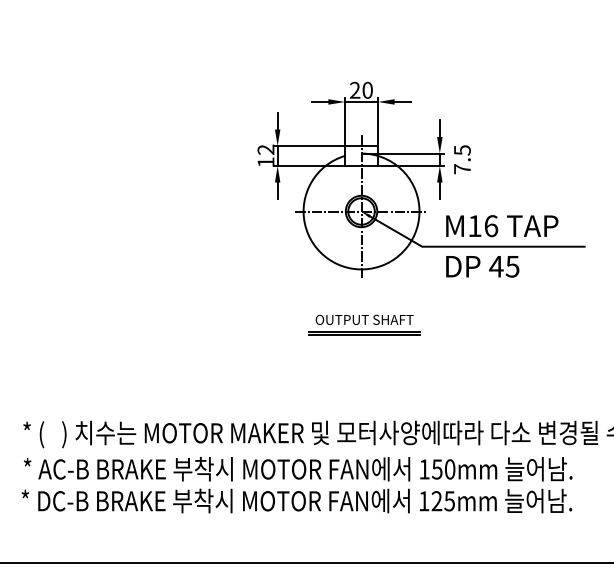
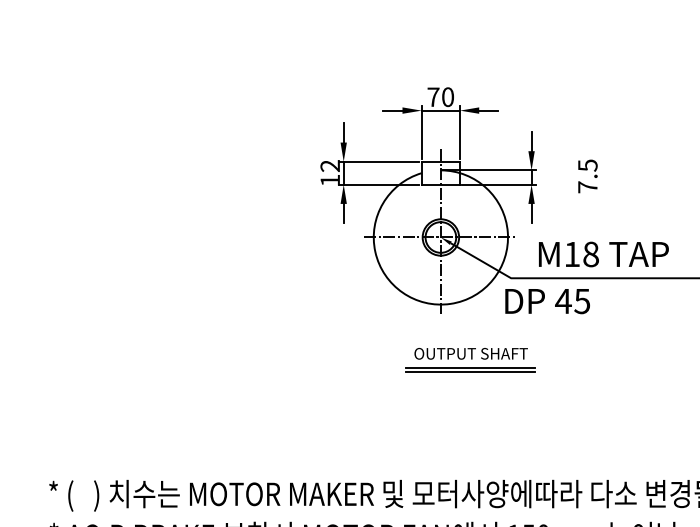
text: (355, 89) -> (433, 96), 20 -> 70
text: (462, 159) -> (587, 176), moved
text: (491, 226) -> (591, 254), M16 -> M18
text: (482, 266) -> (547, 301), moved
part: (364, 324) -> (470, 359), moved

